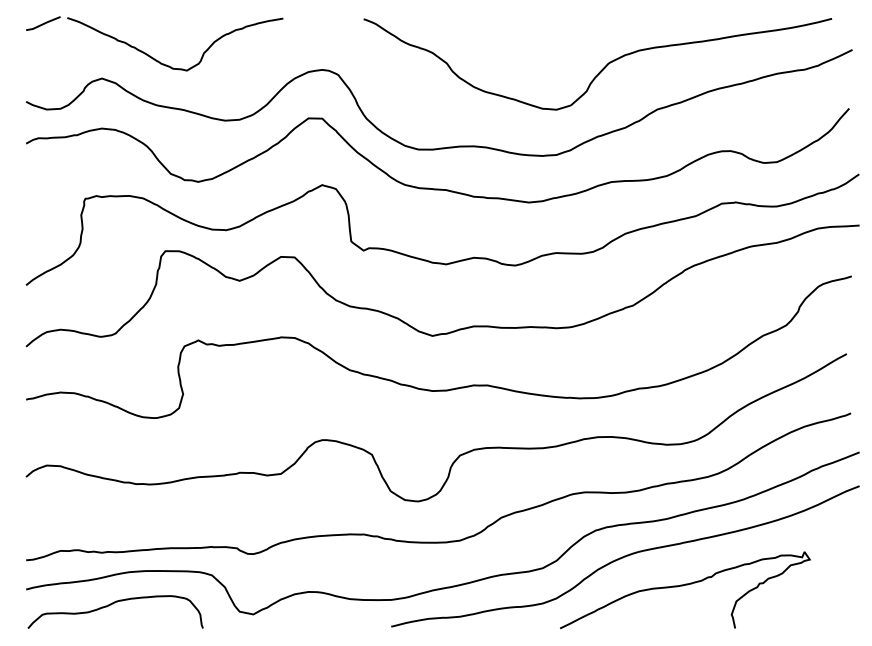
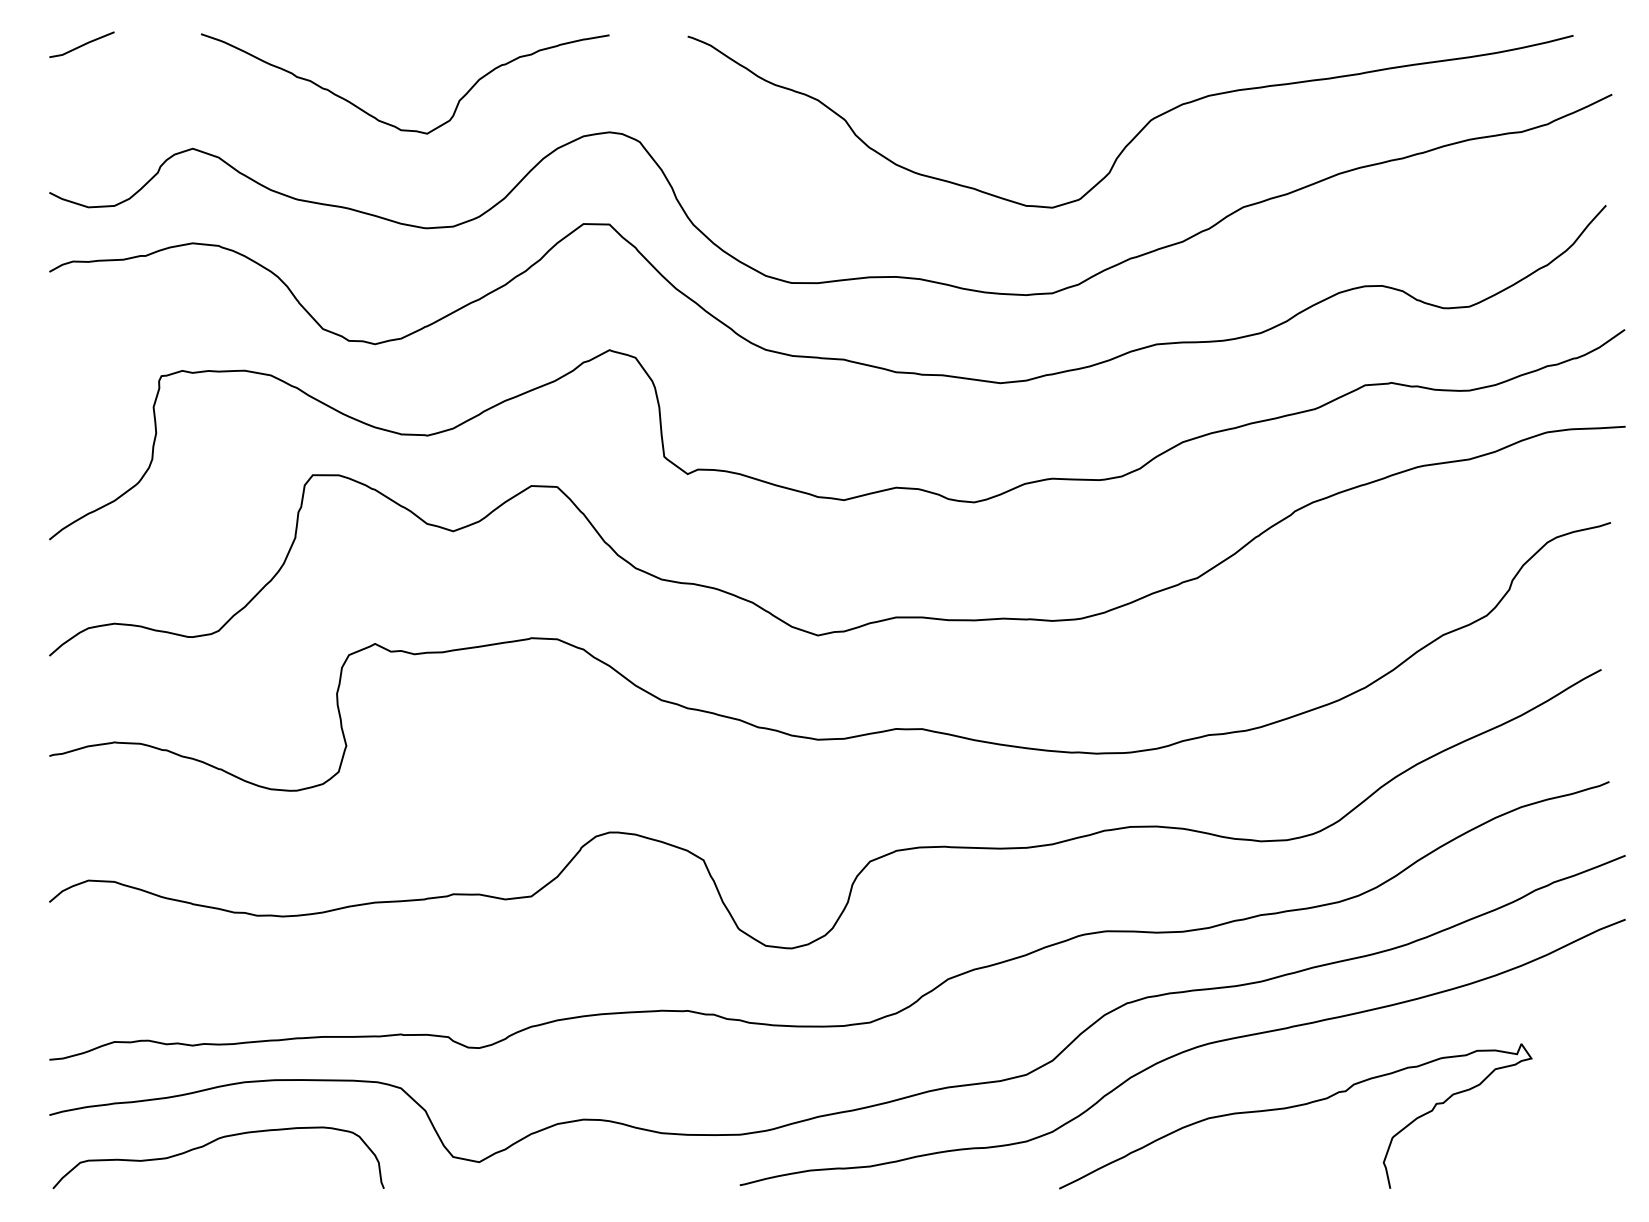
curve: (169, 65) -> (394, 124), moved

